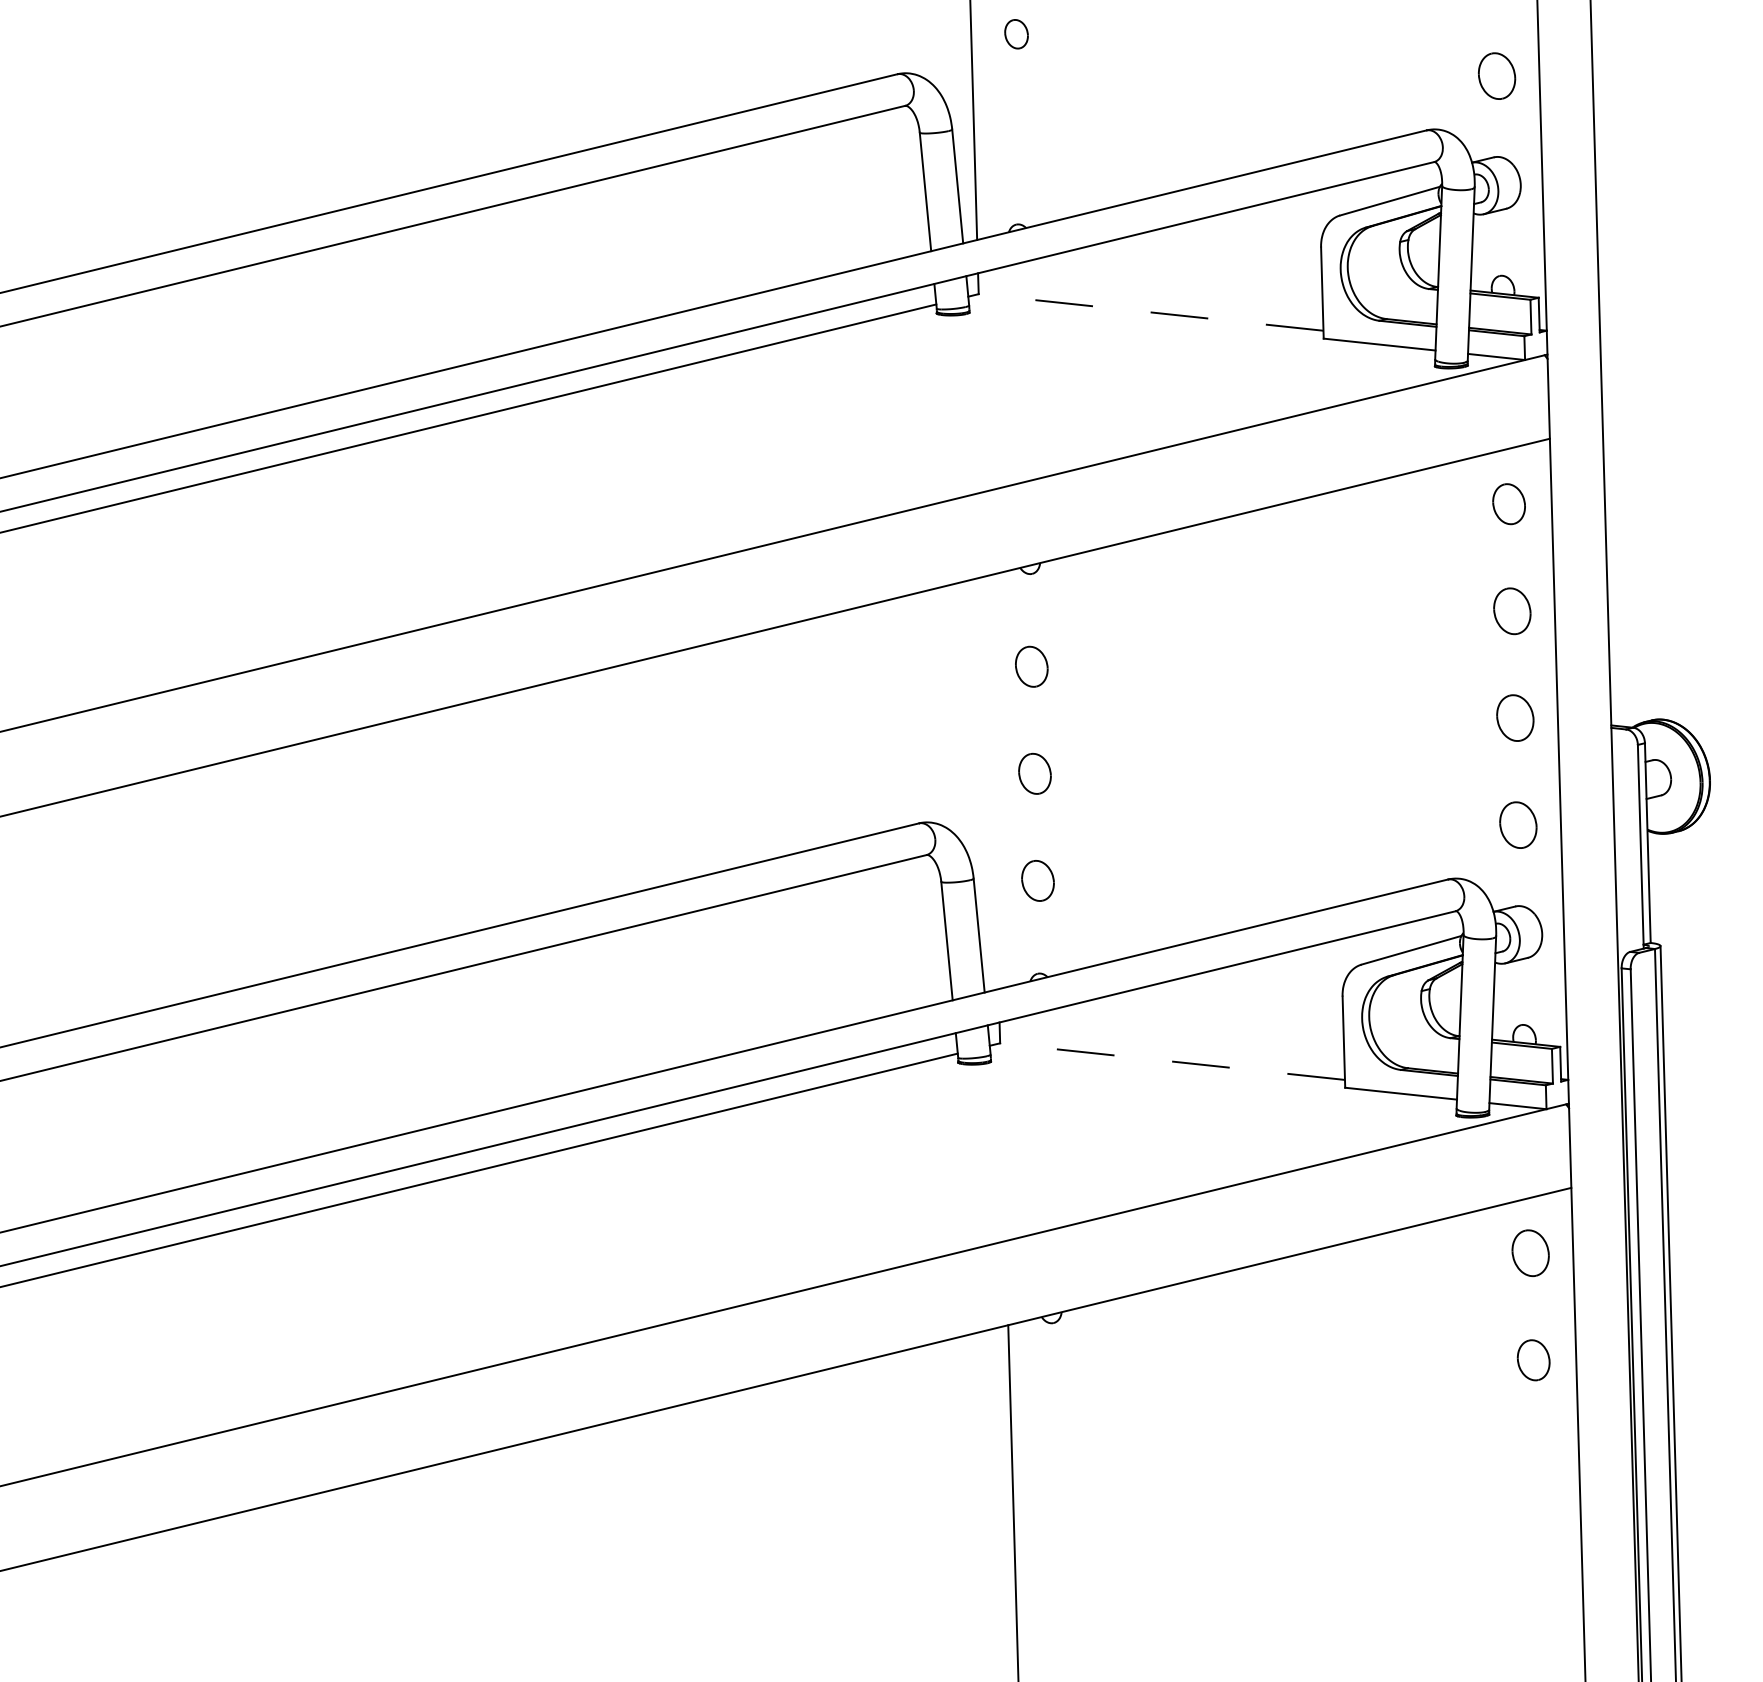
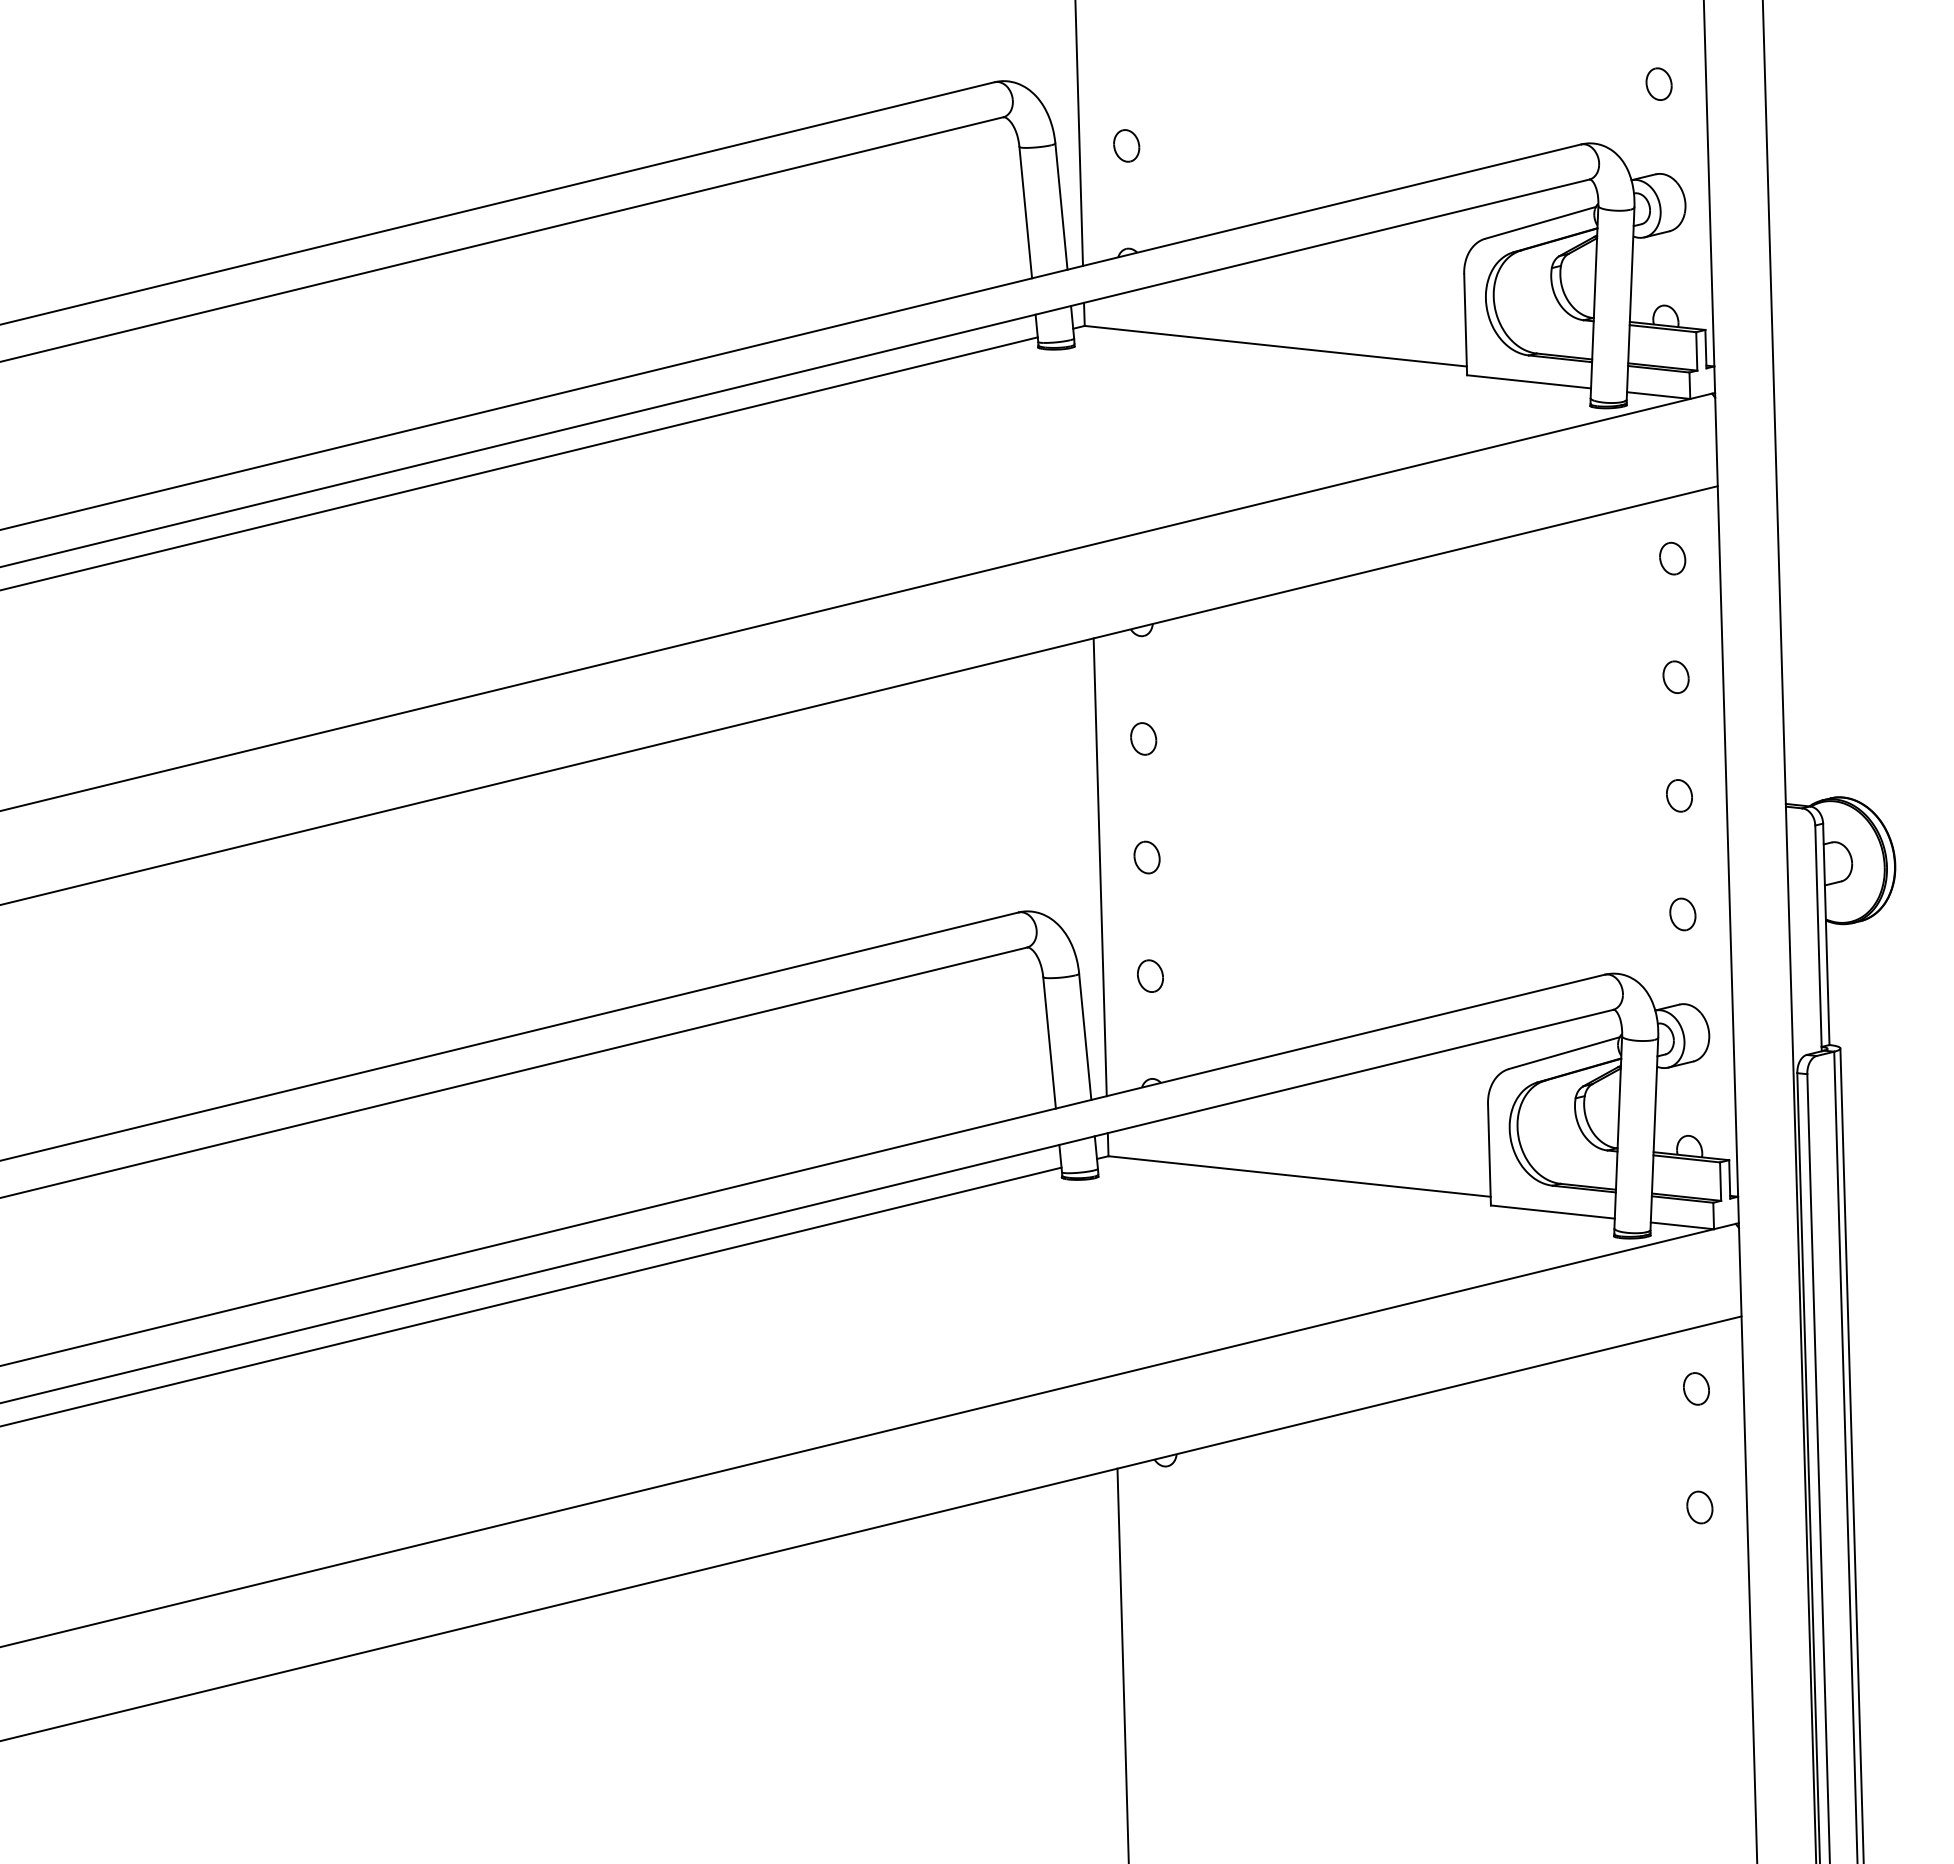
part: (1016, 33) -> (1126, 145), moved
part: (1496, 75) -> (1658, 83), size x0.62
line: (1150, 312) -> (1275, 346), dashed -> solid
part: (1509, 503) -> (1672, 558), size x0.71
part: (1511, 610) -> (1675, 676), size x0.62
part: (1031, 666) -> (1143, 738), size x0.71
part: (1515, 717) -> (1679, 795), size x0.62
part: (1034, 773) -> (1146, 857), size x0.71
line: (992, 782) -> (1099, 867), added
part: (1518, 825) -> (1682, 914), size x0.62
part: (1038, 880) -> (1150, 975), size x0.71
line: (1172, 1061) -> (1299, 1176), dashed -> solid
part: (1530, 1252) -> (1696, 1388), size x0.62
part: (1533, 1360) -> (1699, 1507), size x0.71

